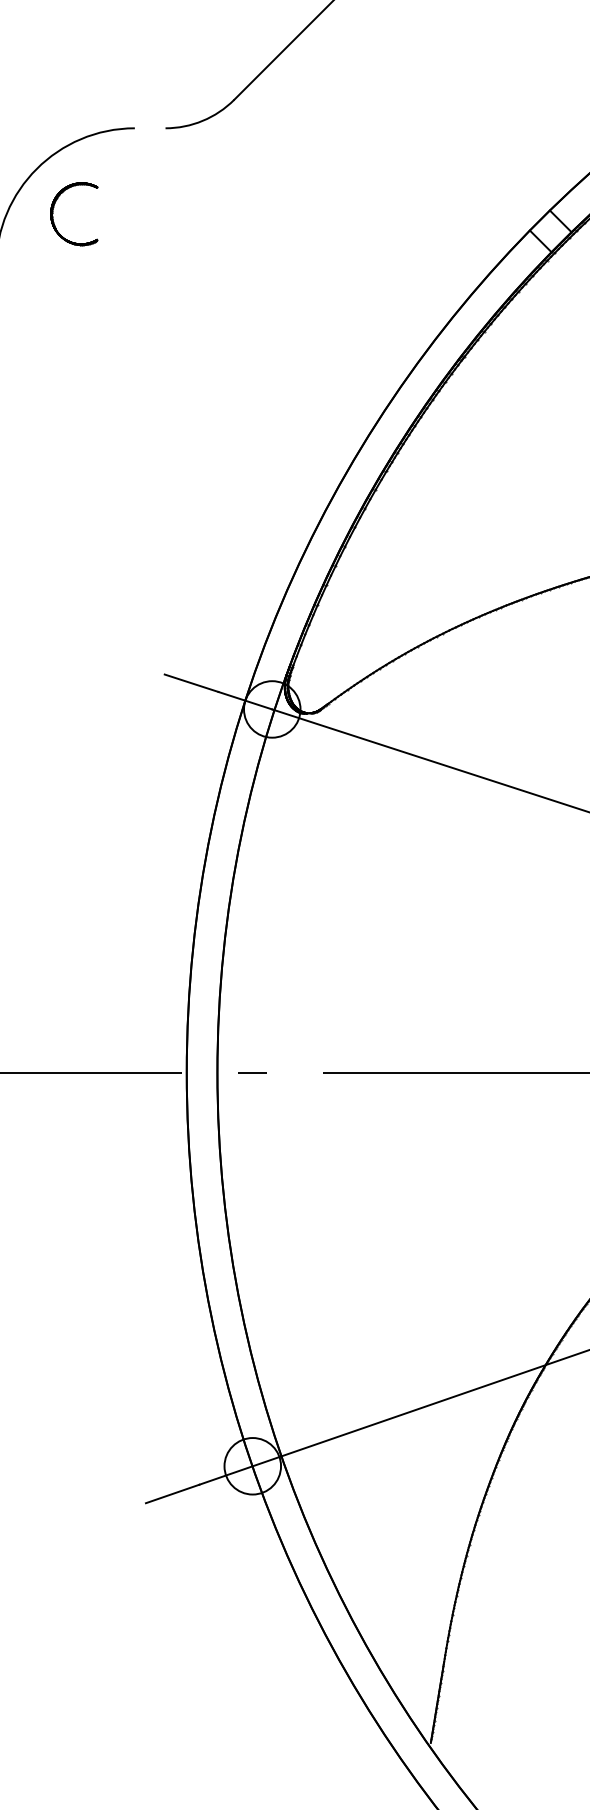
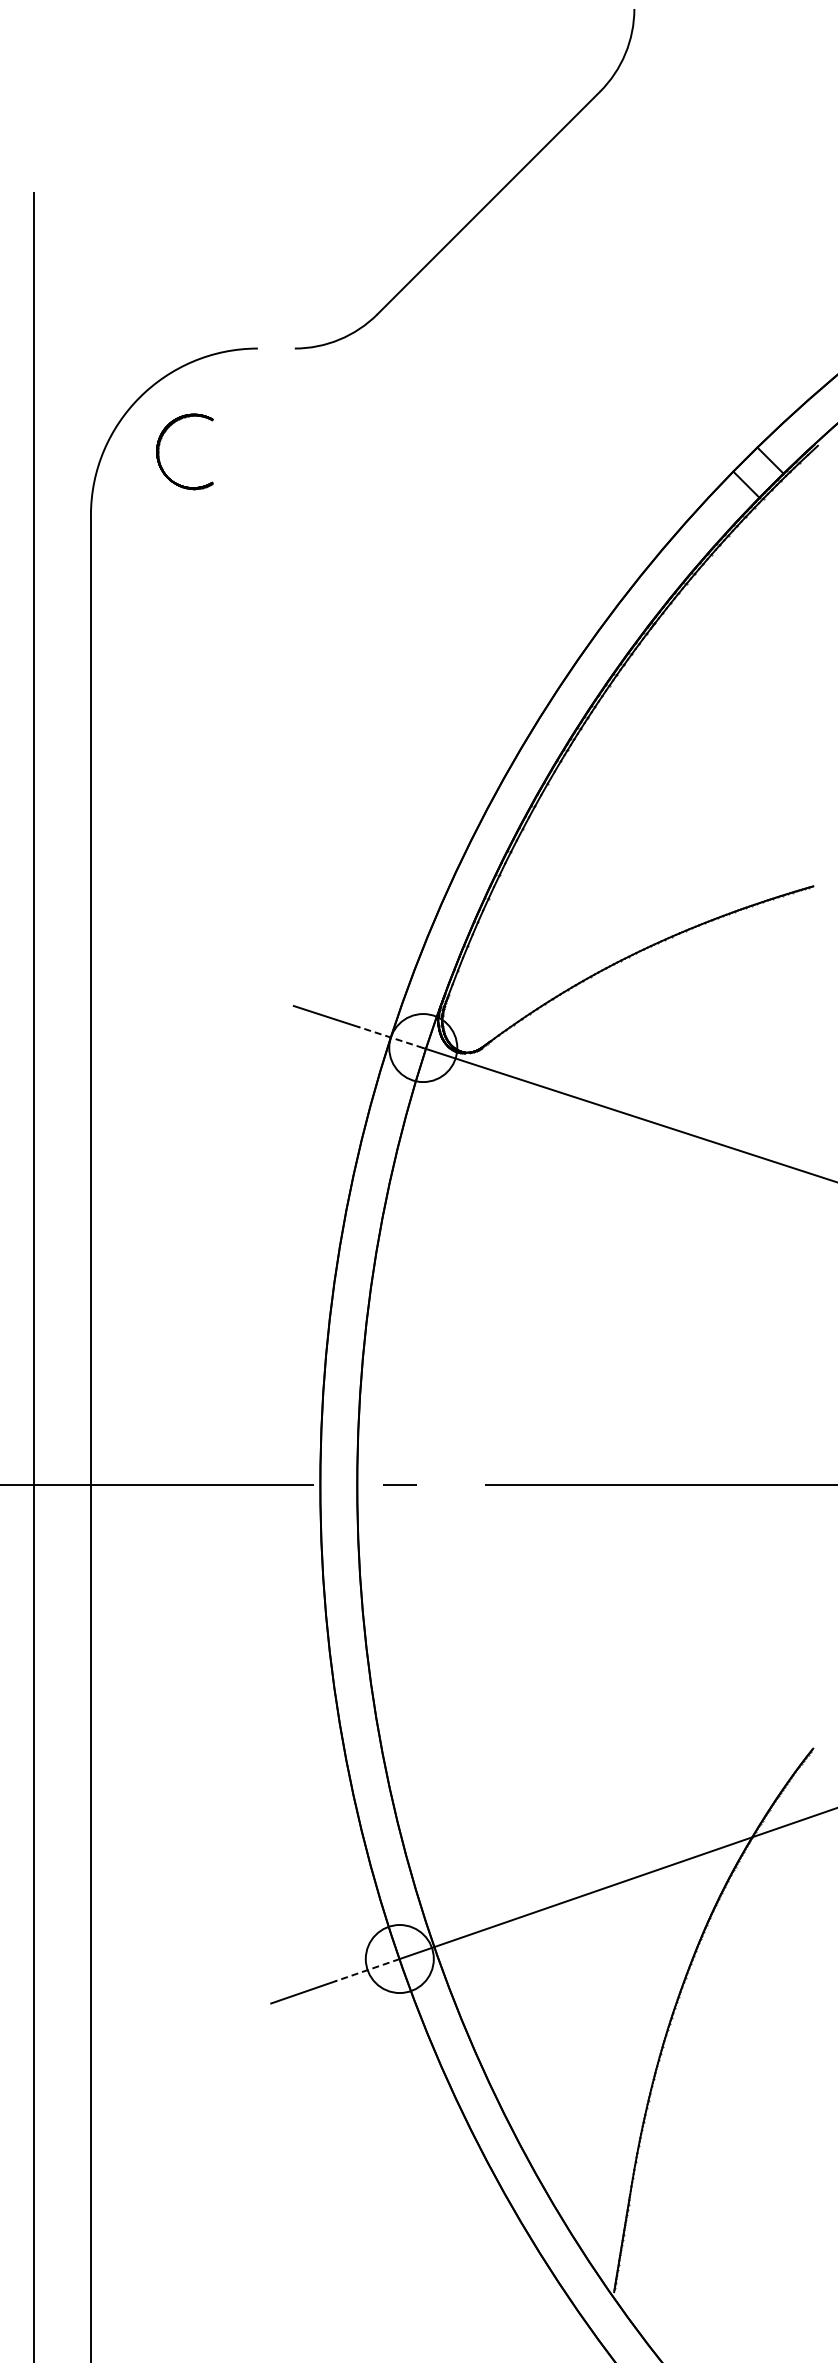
line: (245, 700) -> (390, 1037), solid -> dashed
line: (225, 1475) -> (367, 1970), solid -> dashed

